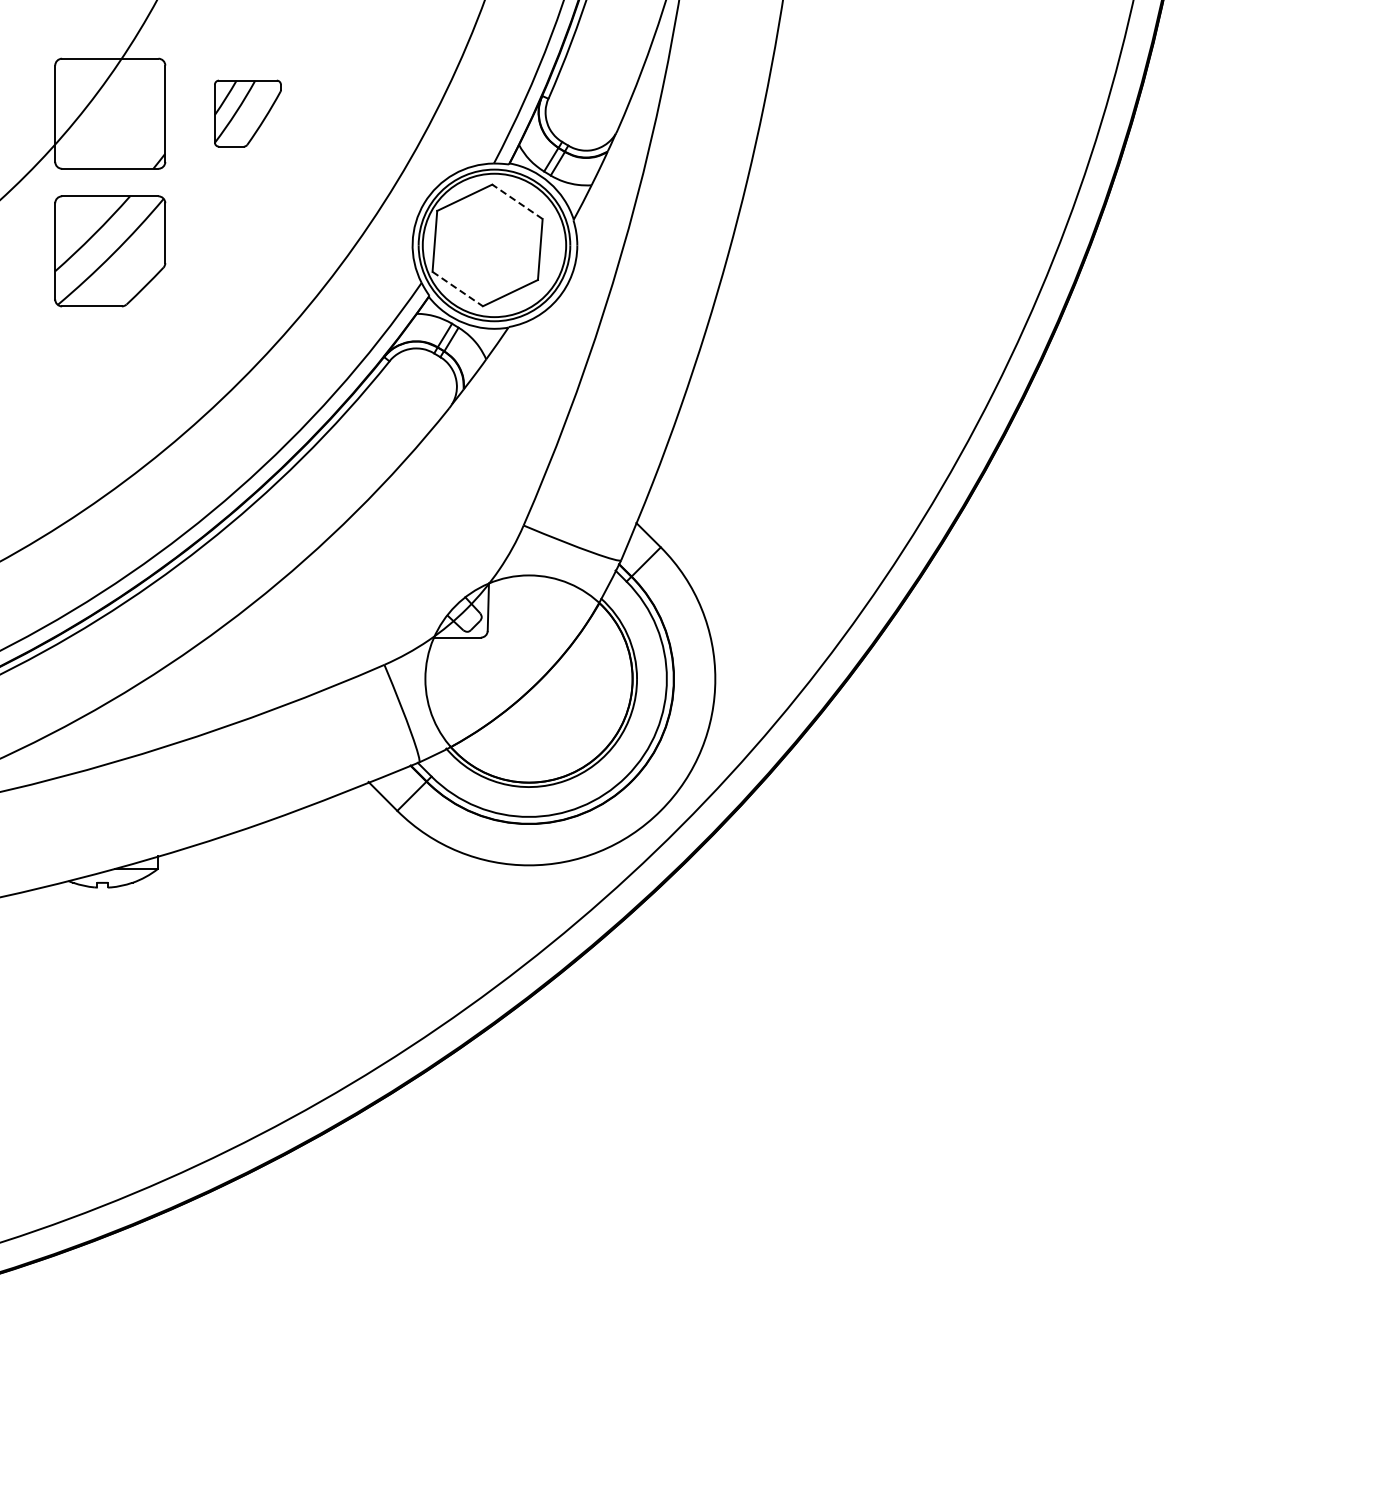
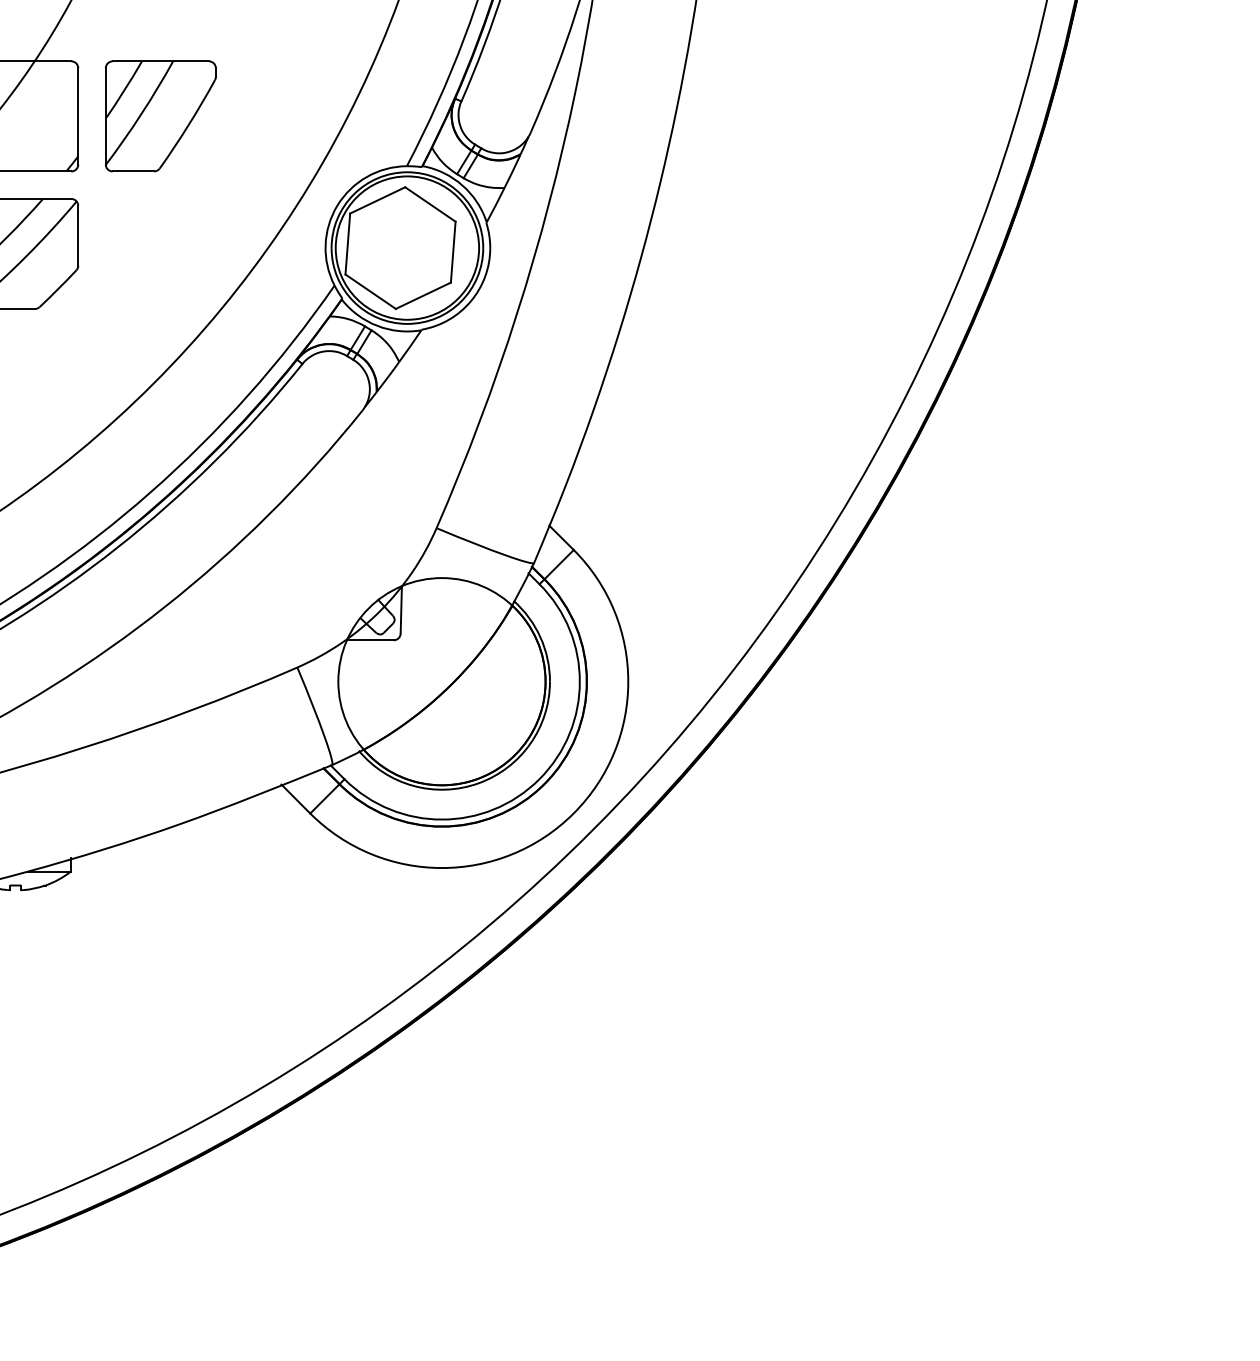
part: (247, 113) -> (160, 116), size x1.67
line: (517, 201) -> (430, 204), dashed -> solid
line: (458, 289) -> (371, 292), dashed -> solid

